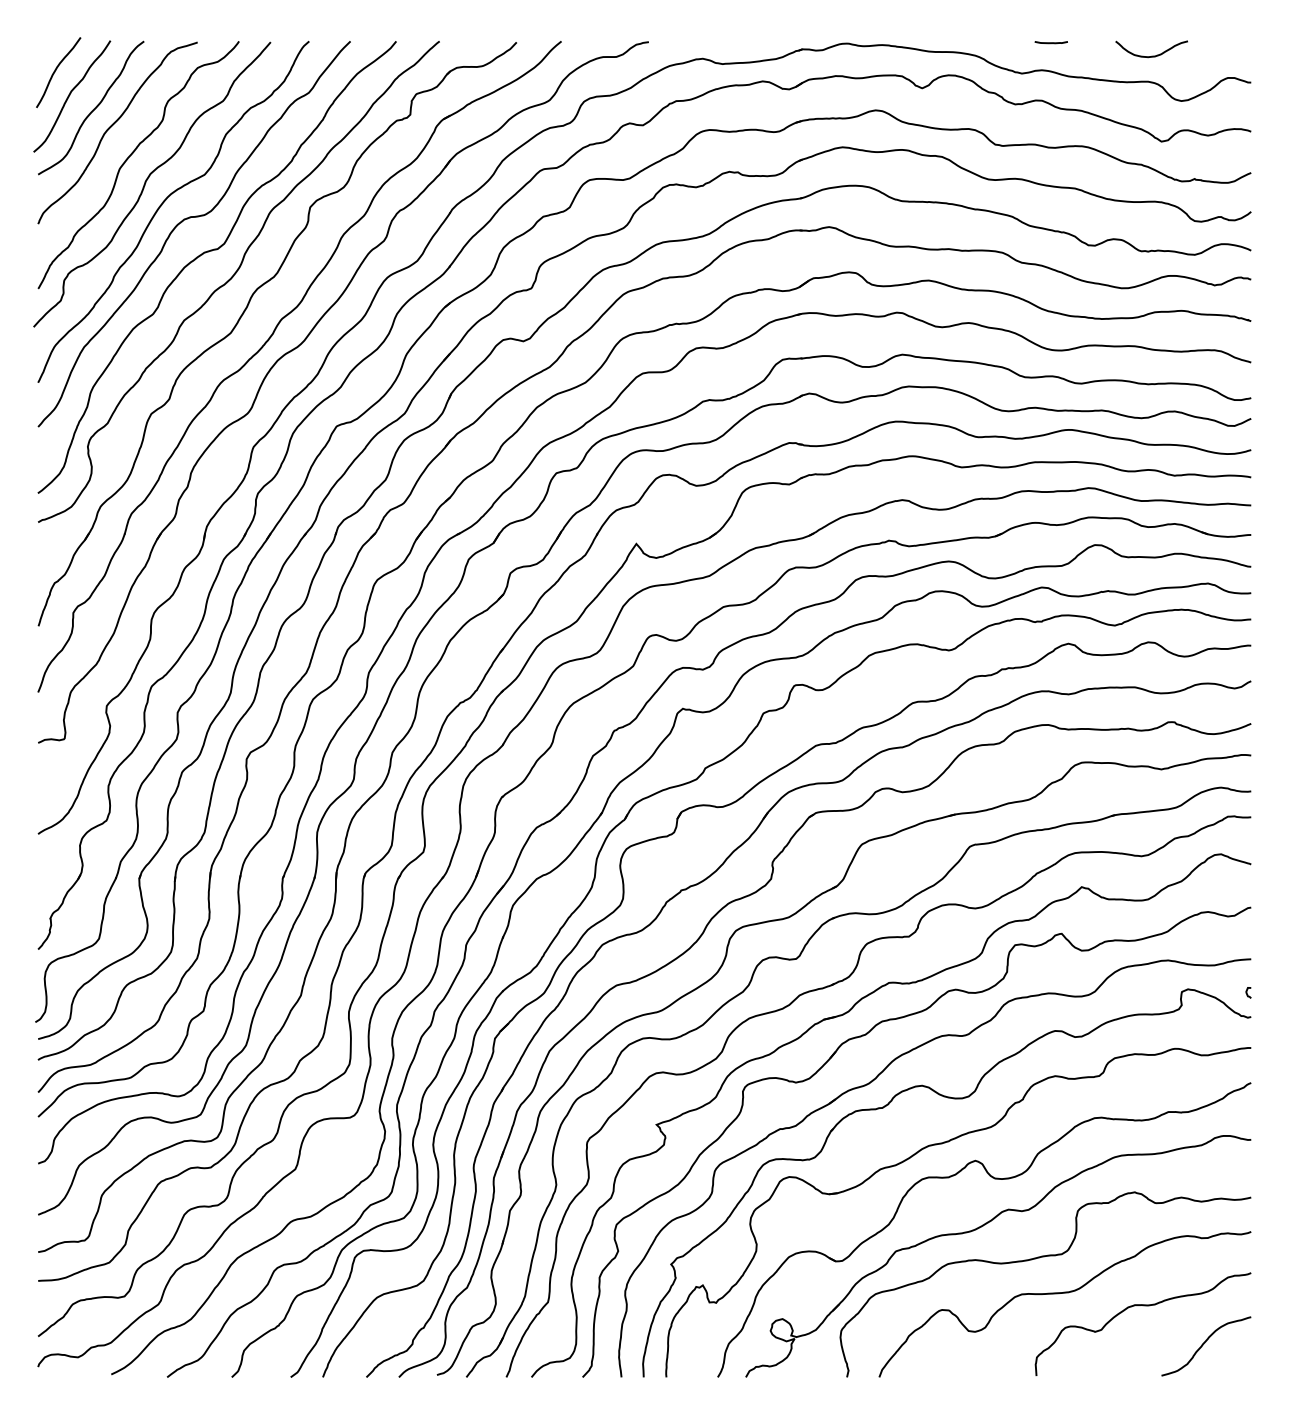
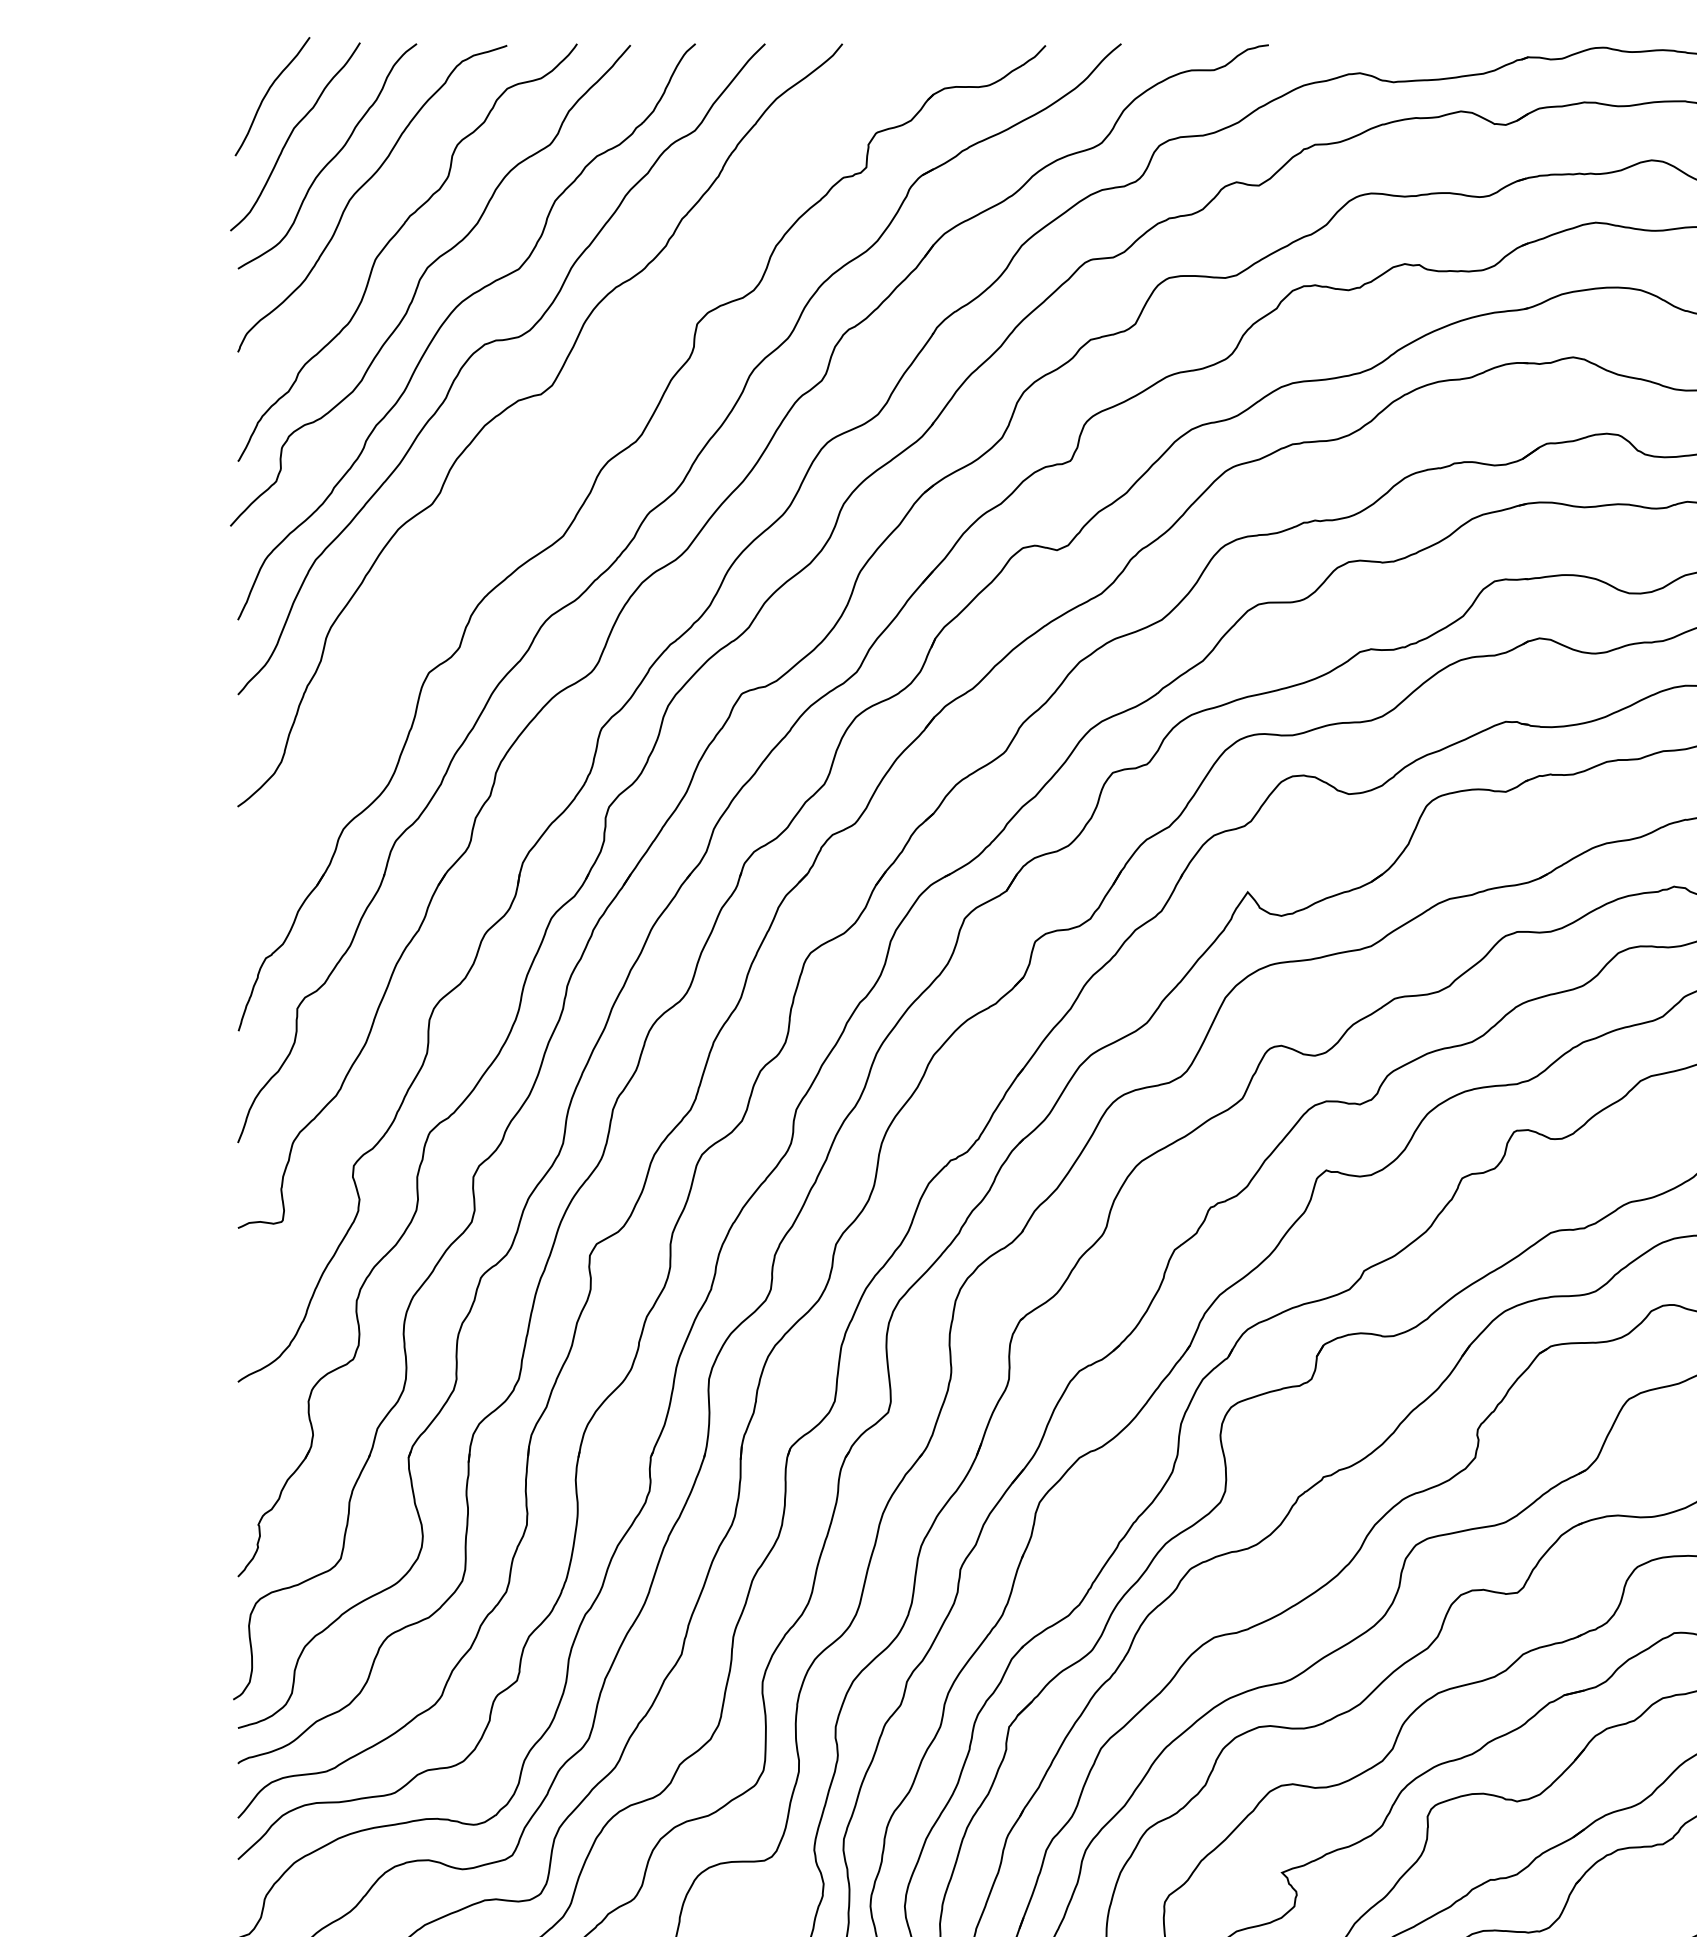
curve: (234, 276) -> (569, 440), removed

